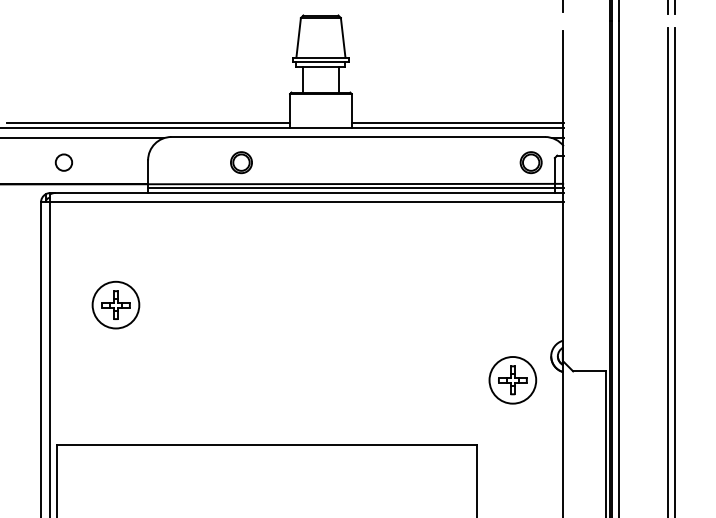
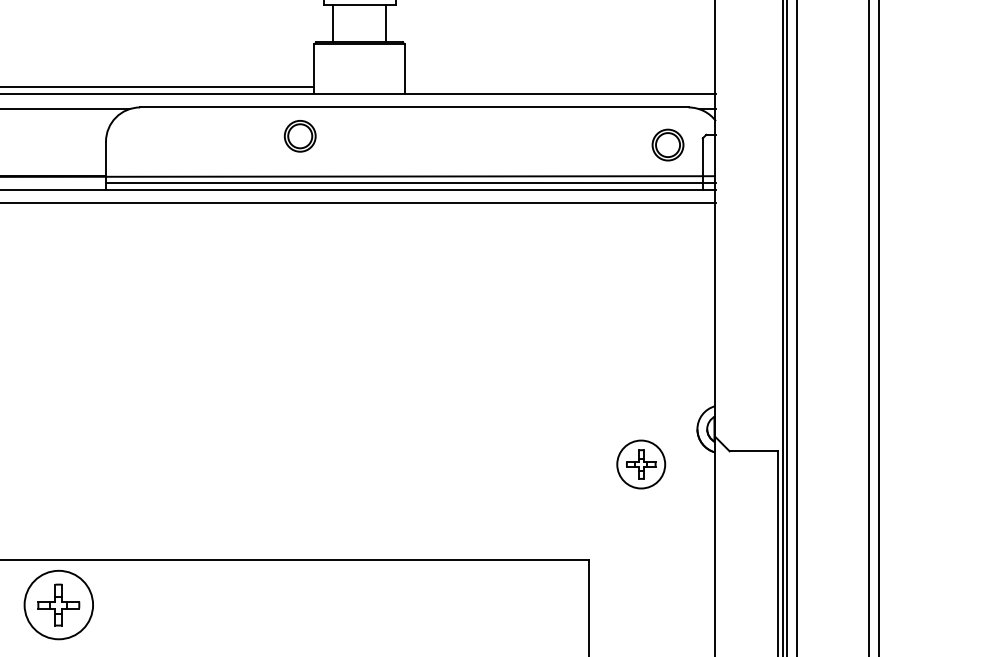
line: (457, 122) -> (559, 86), removed
part: (241, 162) -> (300, 136), moved
part: (115, 304) -> (58, 604), moved
part: (512, 380) -> (640, 464), size x0.7

